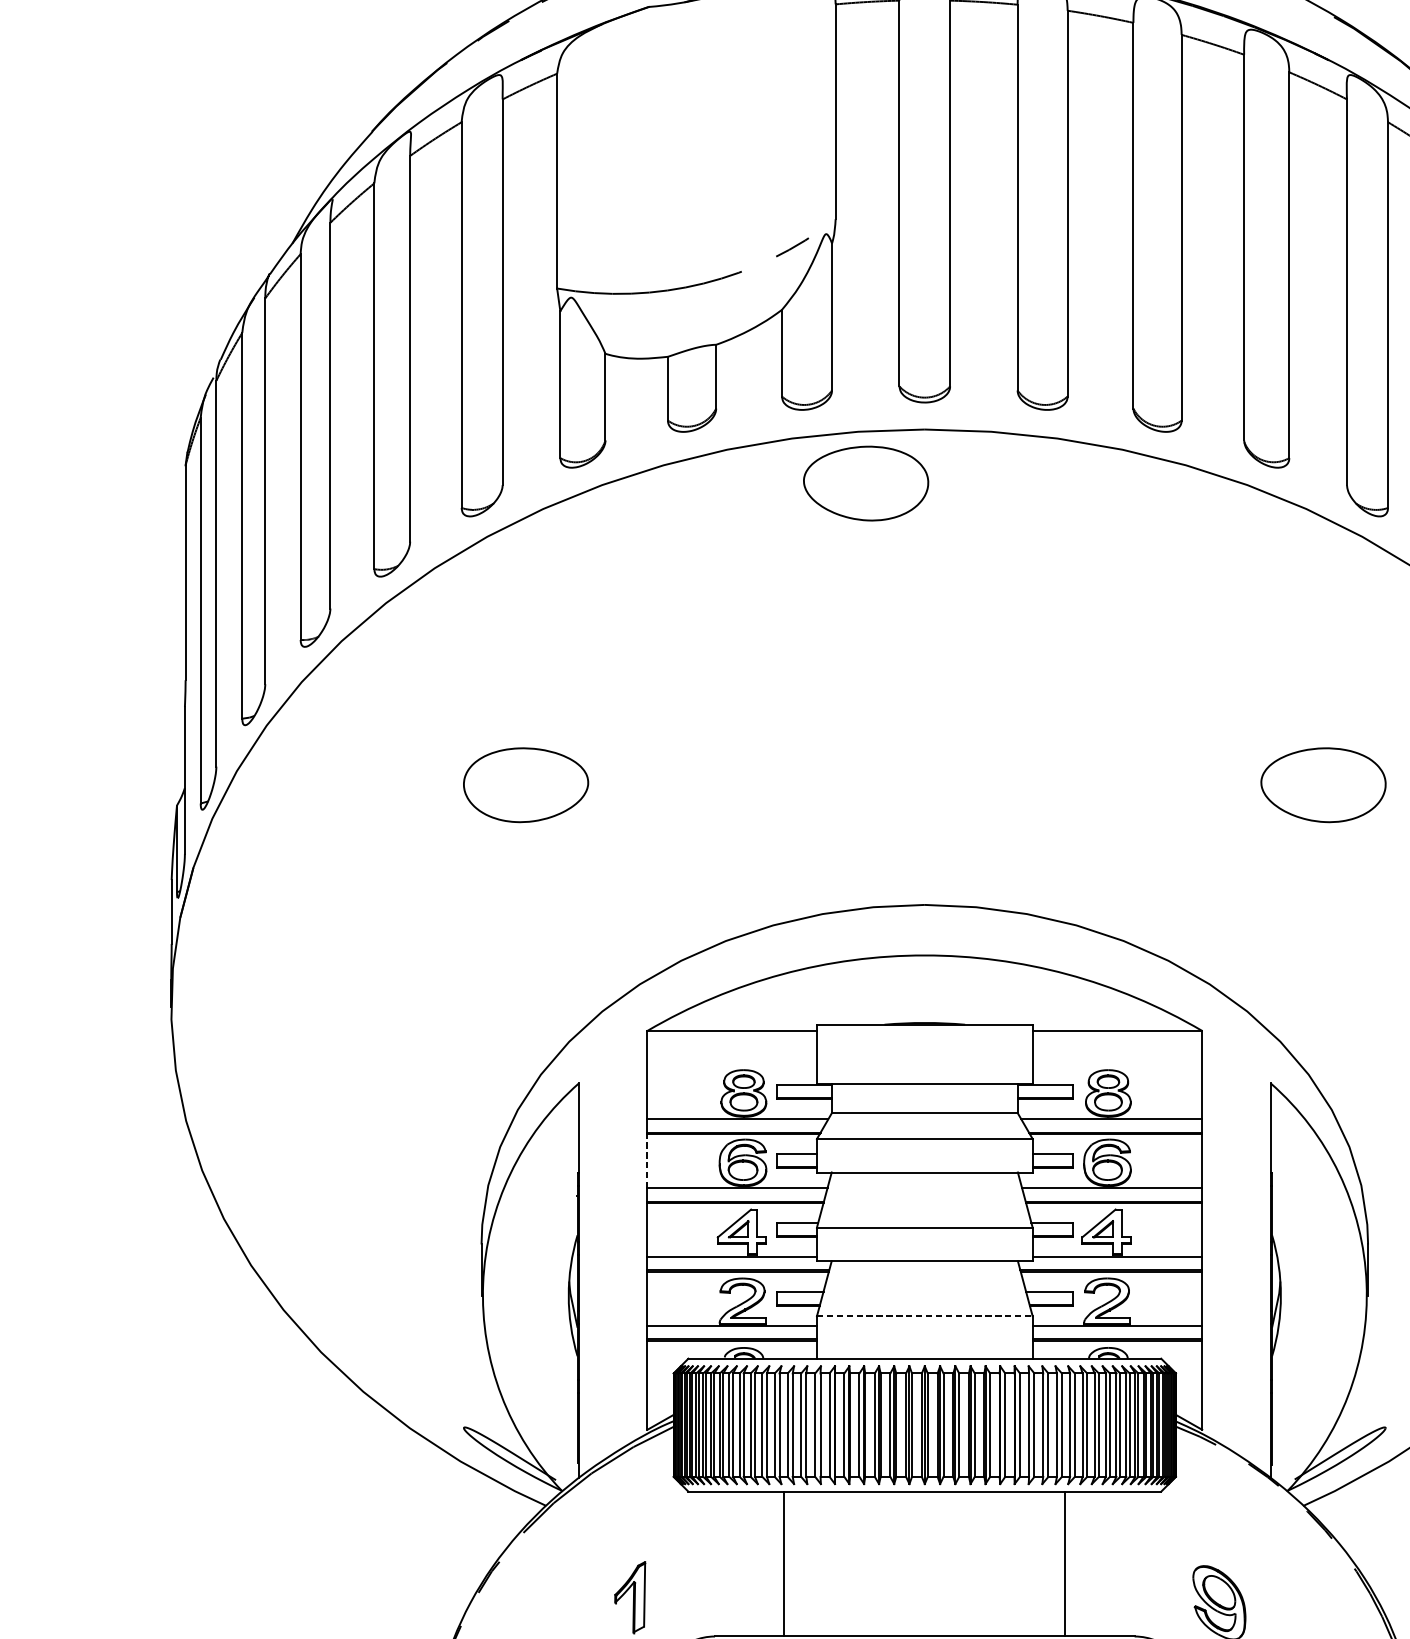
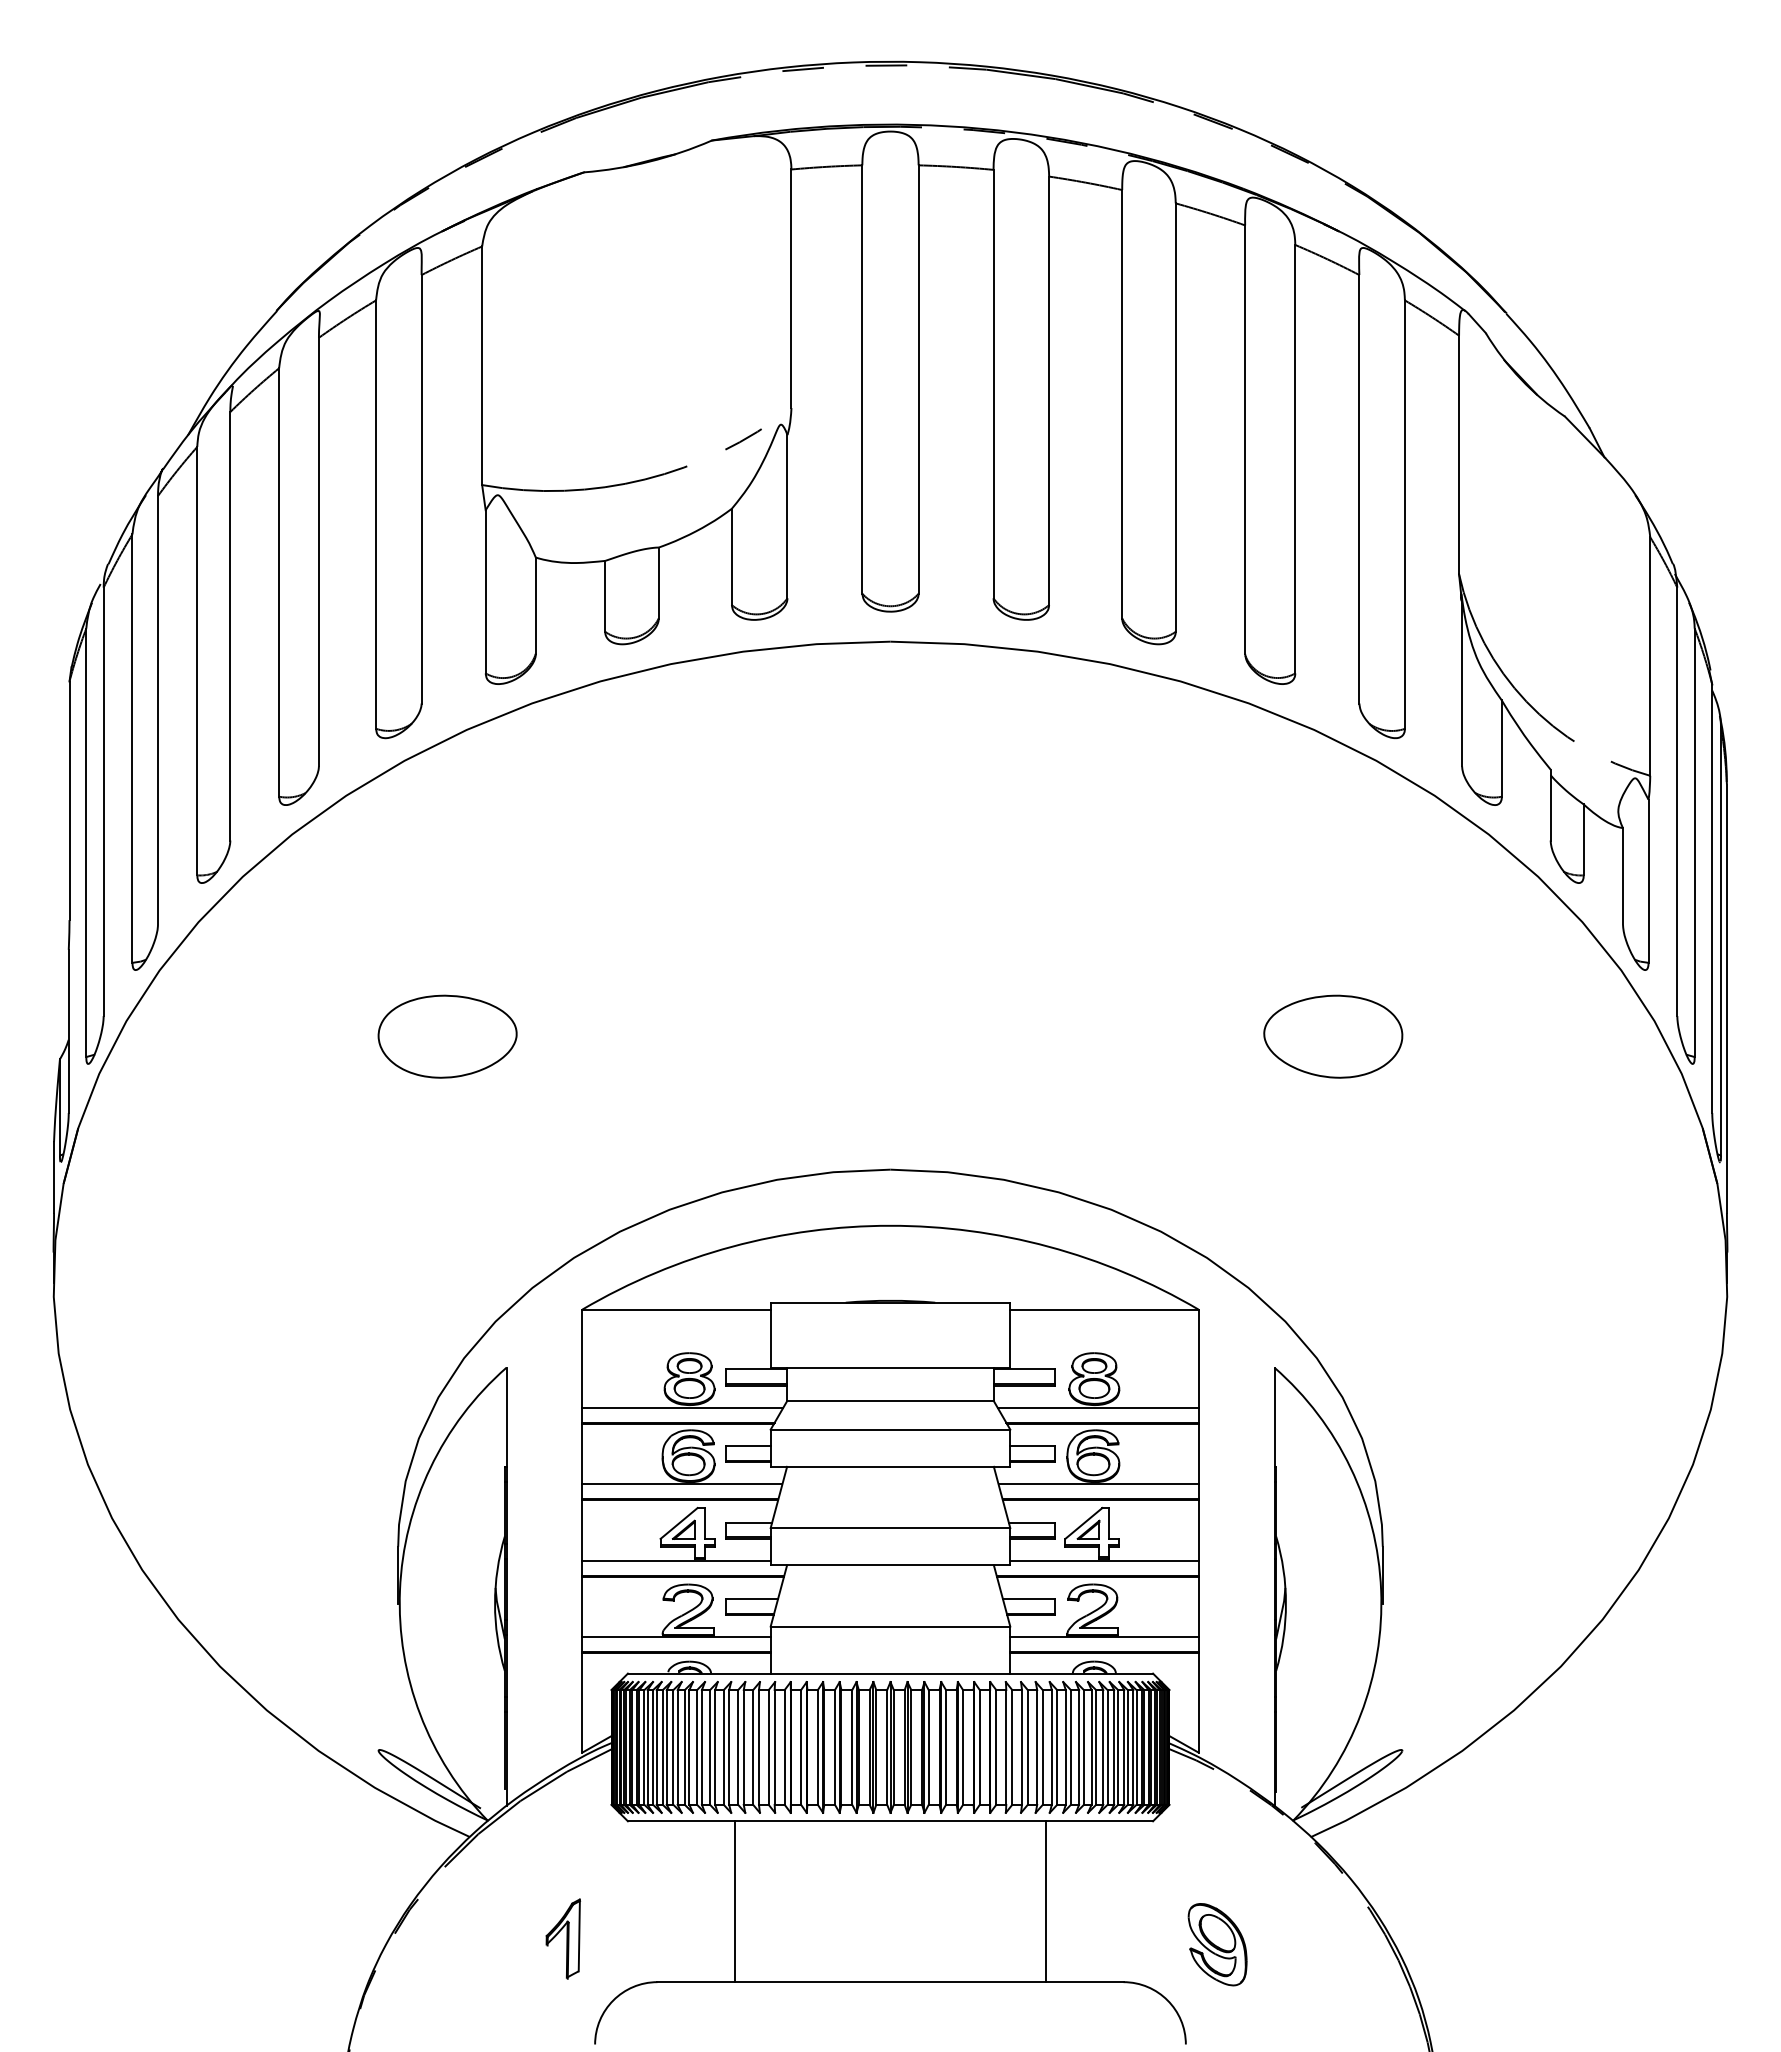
part: (866, 483) -> (825, 701), removed
line: (647, 1160) -> (582, 1453), dashed -> solid
line: (924, 1316) -> (890, 1626), dashed -> solid

